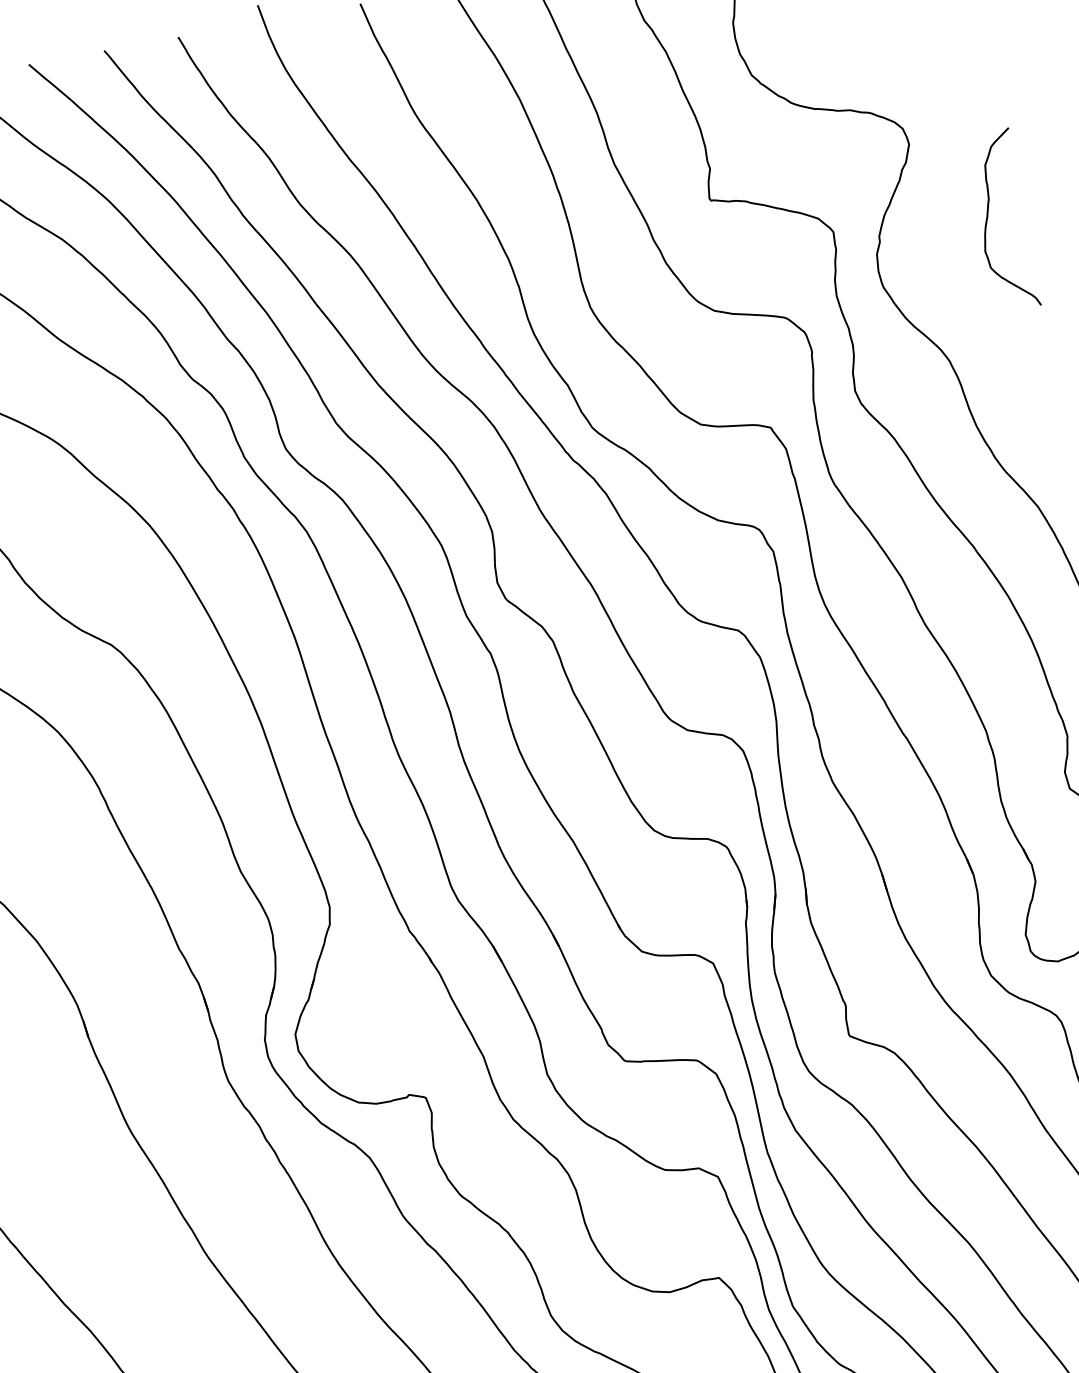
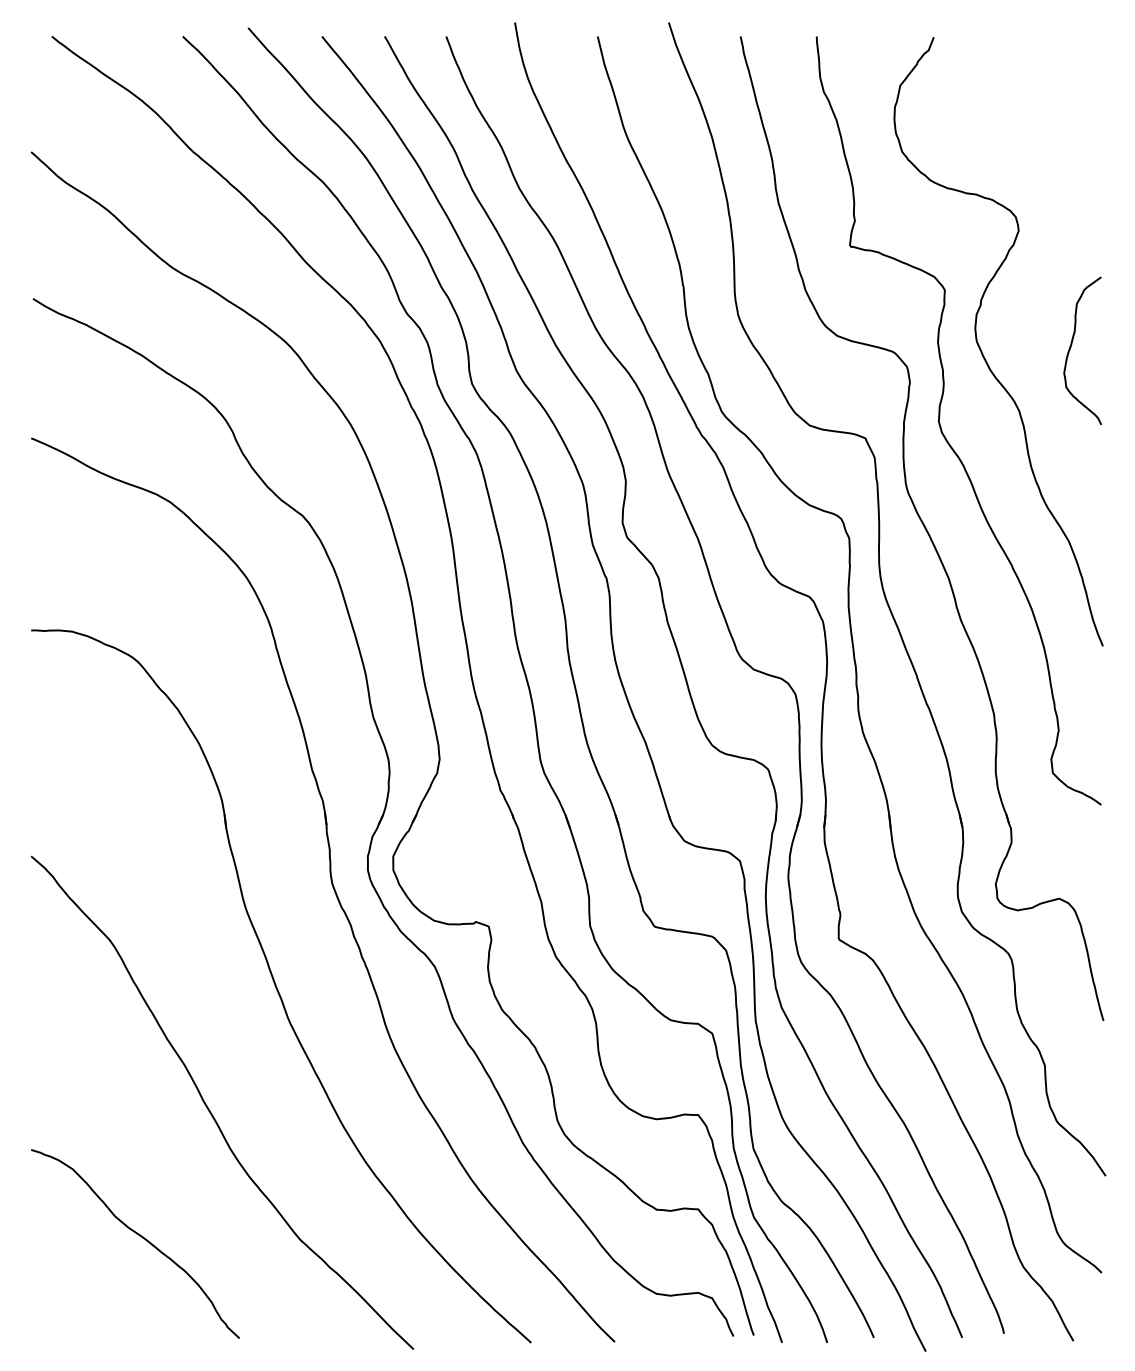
curve: (988, 218) -> (1071, 347), moved

